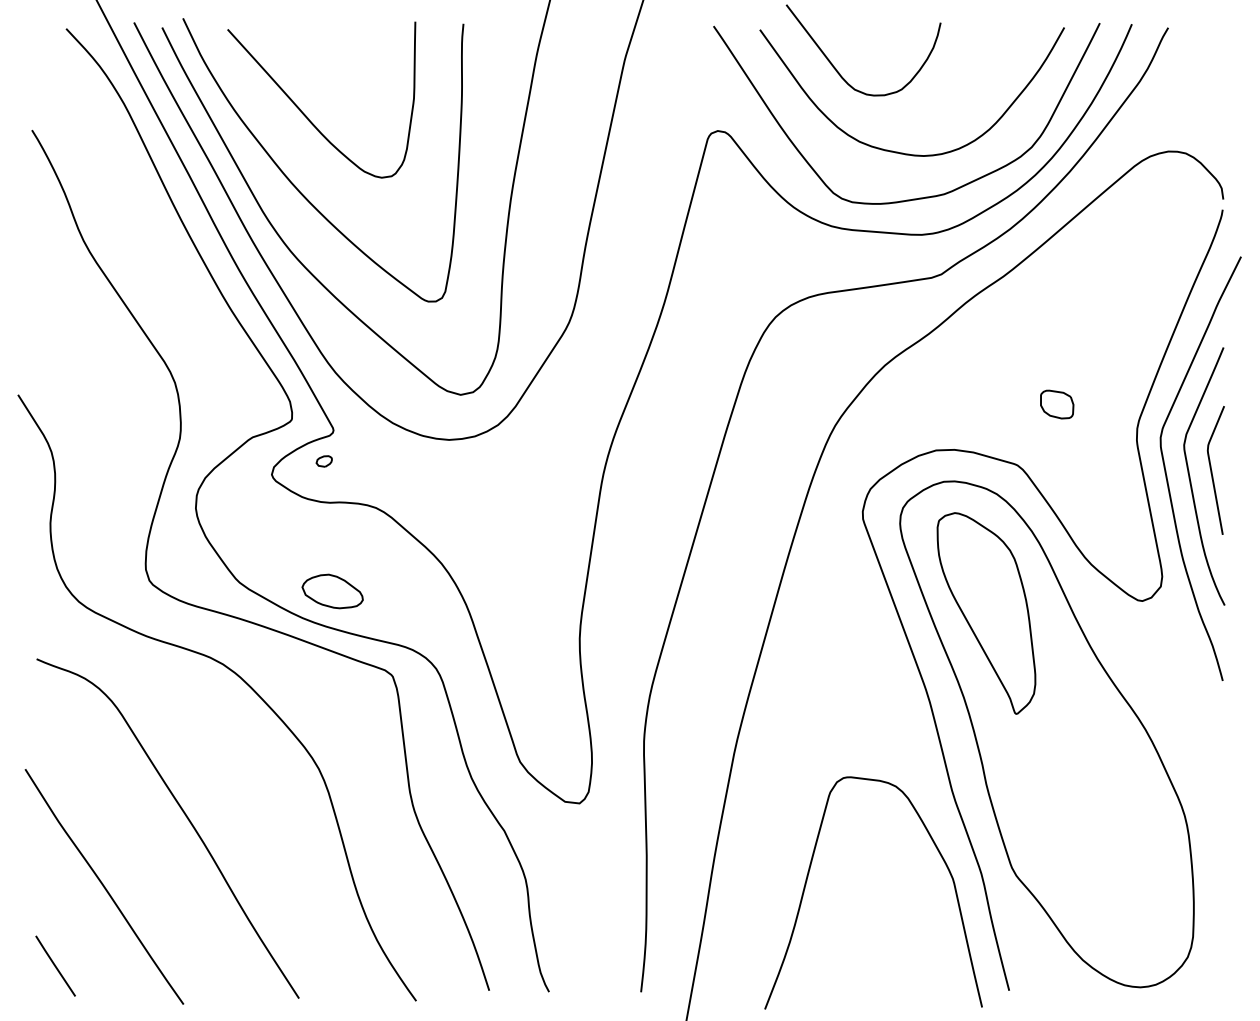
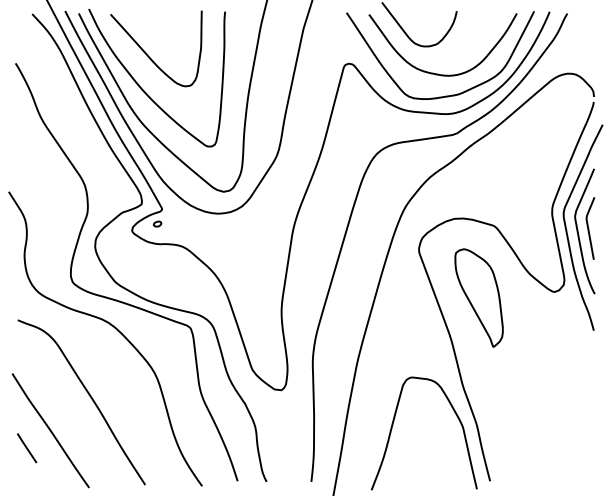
part: (1057, 404) -> (513, 196), removed
part: (332, 591) -> (161, 287), removed
part: (1047, 733) -> (508, 356), removed
line: (56, 966) -> (27, 448), moved

